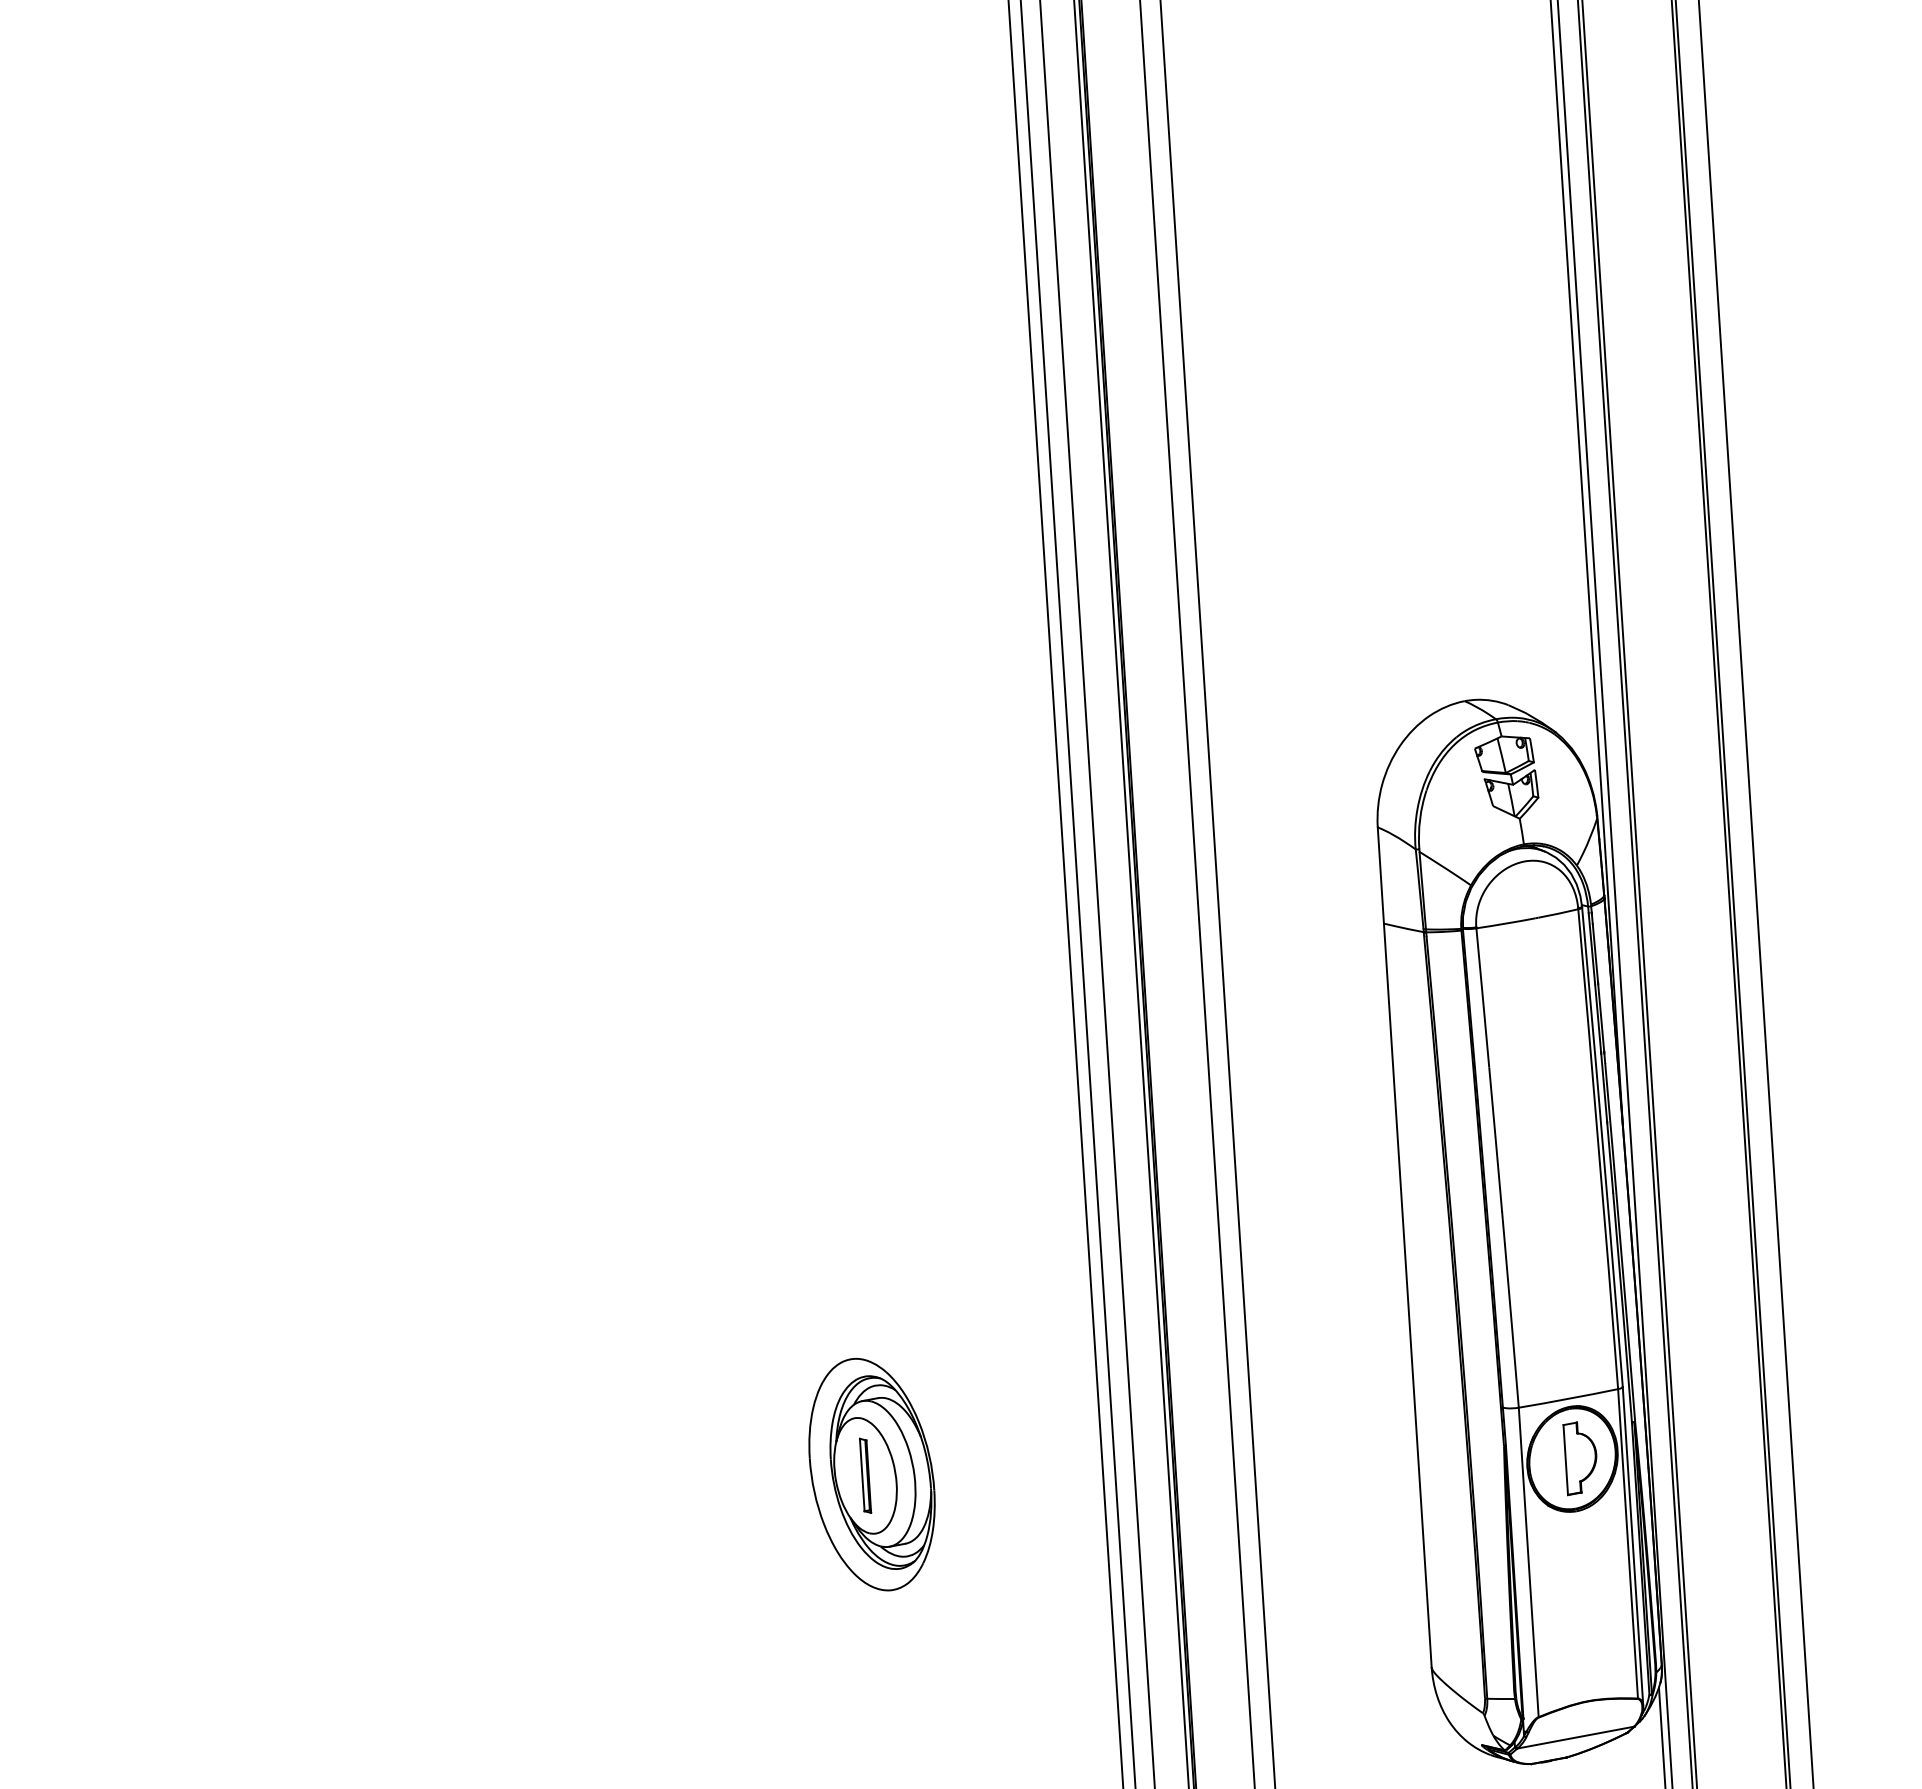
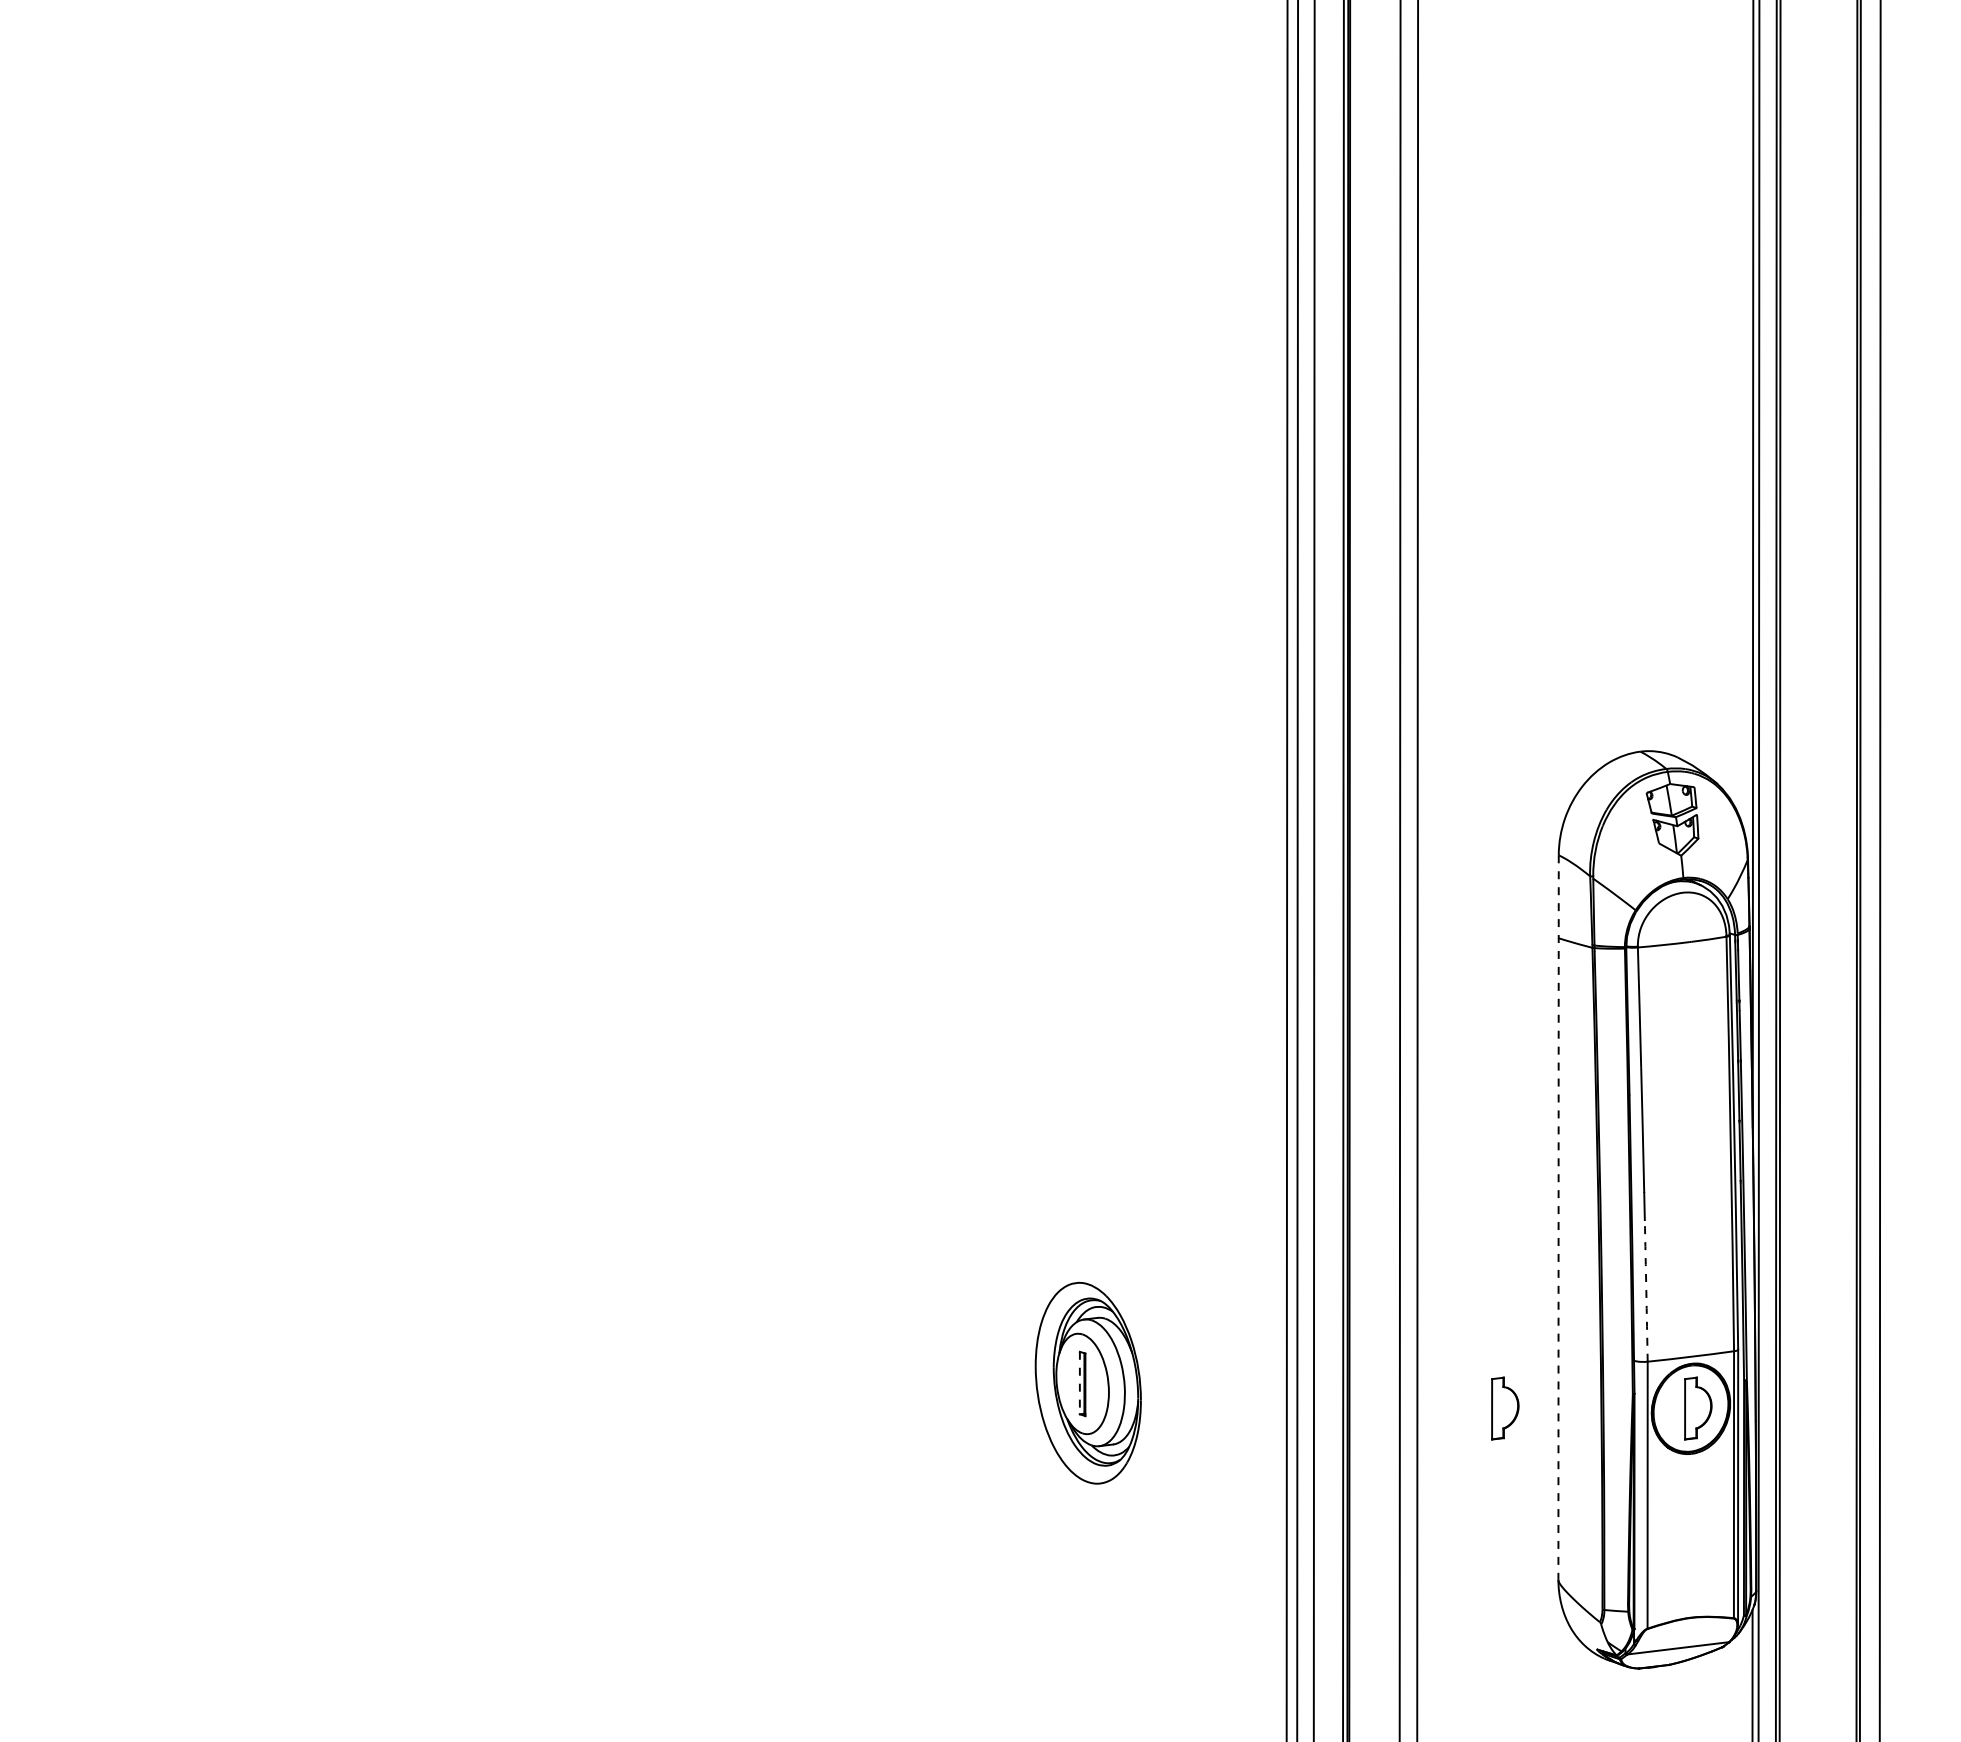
line: (1404, 1248) -> (1558, 1218), solid -> dashed
arc: (1512, 1325) -> (1646, 1290), solid -> dashed
part: (1357, 1472) -> (1505, 1408), added
line: (861, 1475) -> (1079, 1383), solid -> dashed

